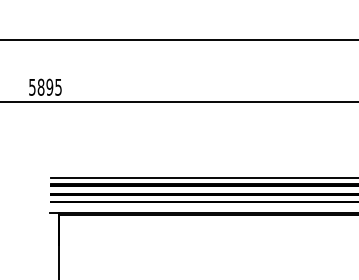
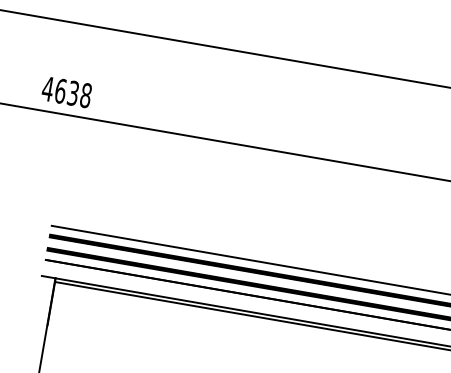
text: (44, 86) -> (65, 90), 5895 -> 4638

